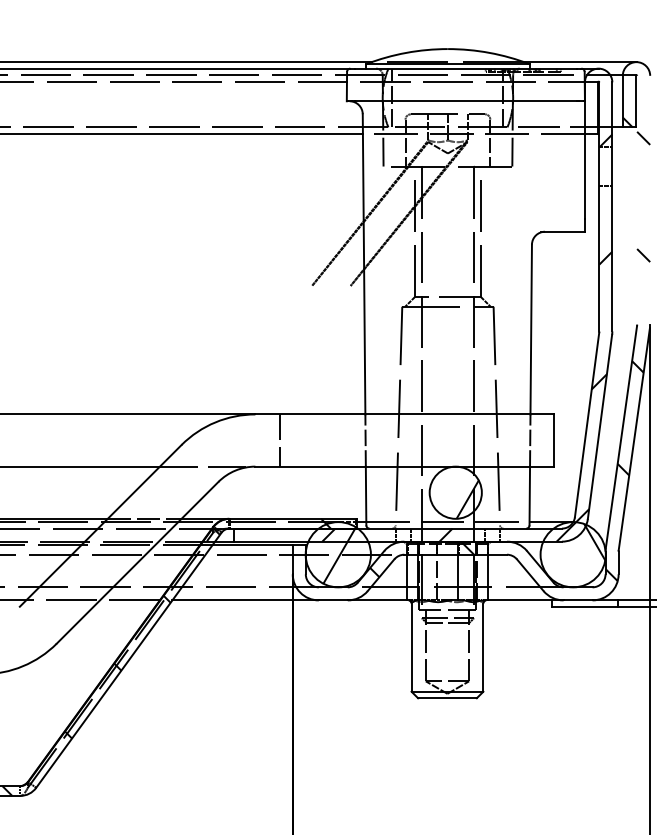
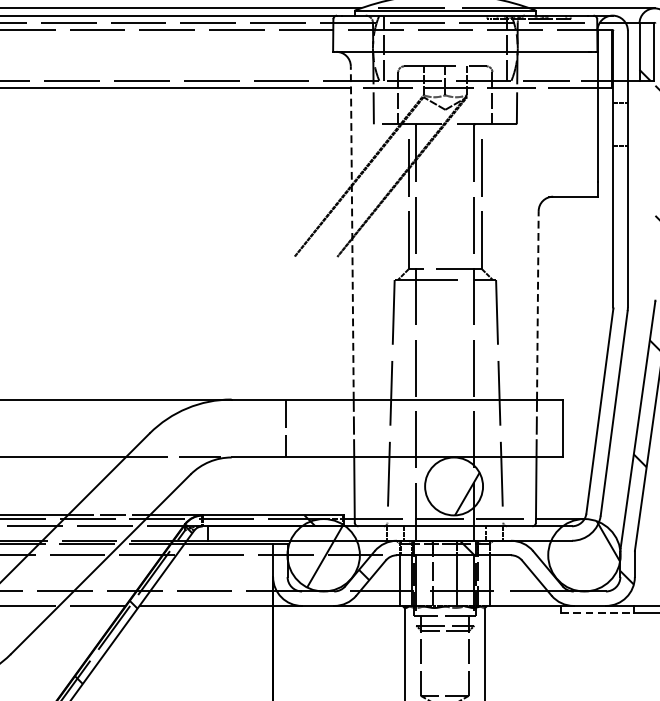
line: (364, 263) -> (352, 231), solid -> dashed
line: (531, 329) -> (538, 305), solid -> dashed
hatch: (467, 337) -> (467, 314), removed
line: (279, 440) -> (286, 428), moved
line: (584, 606) -> (596, 612), solid -> dashed

